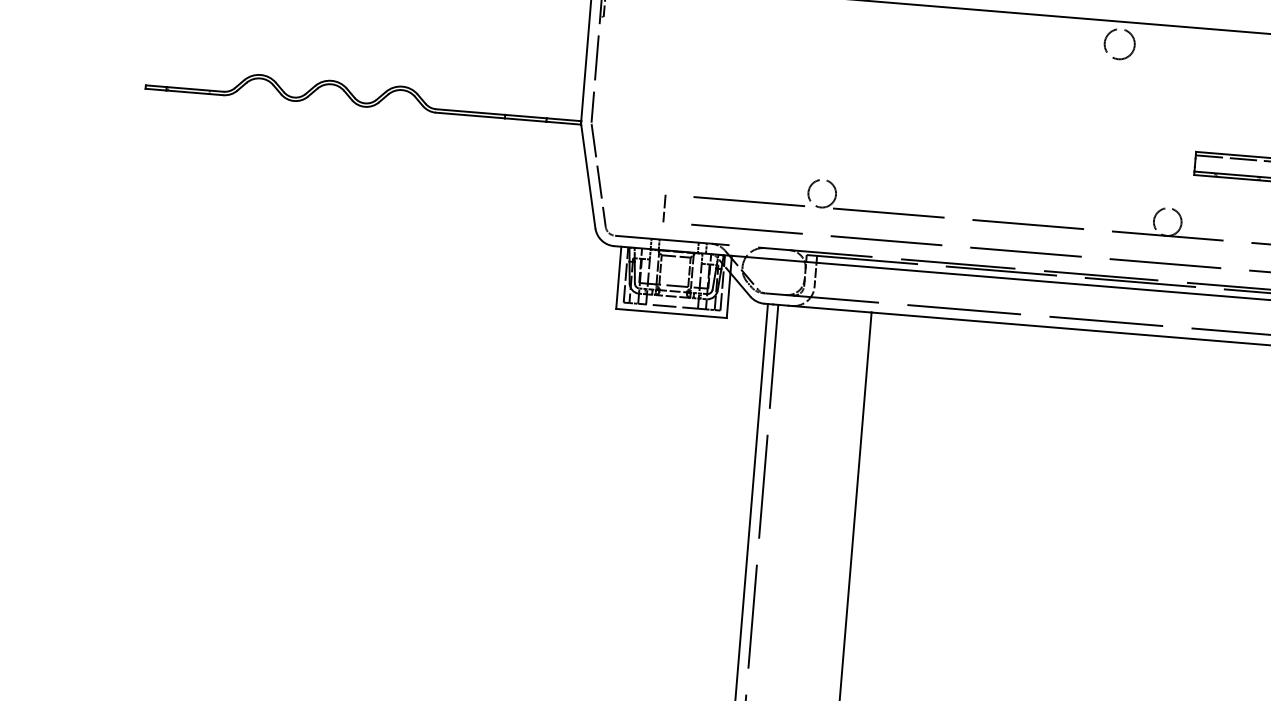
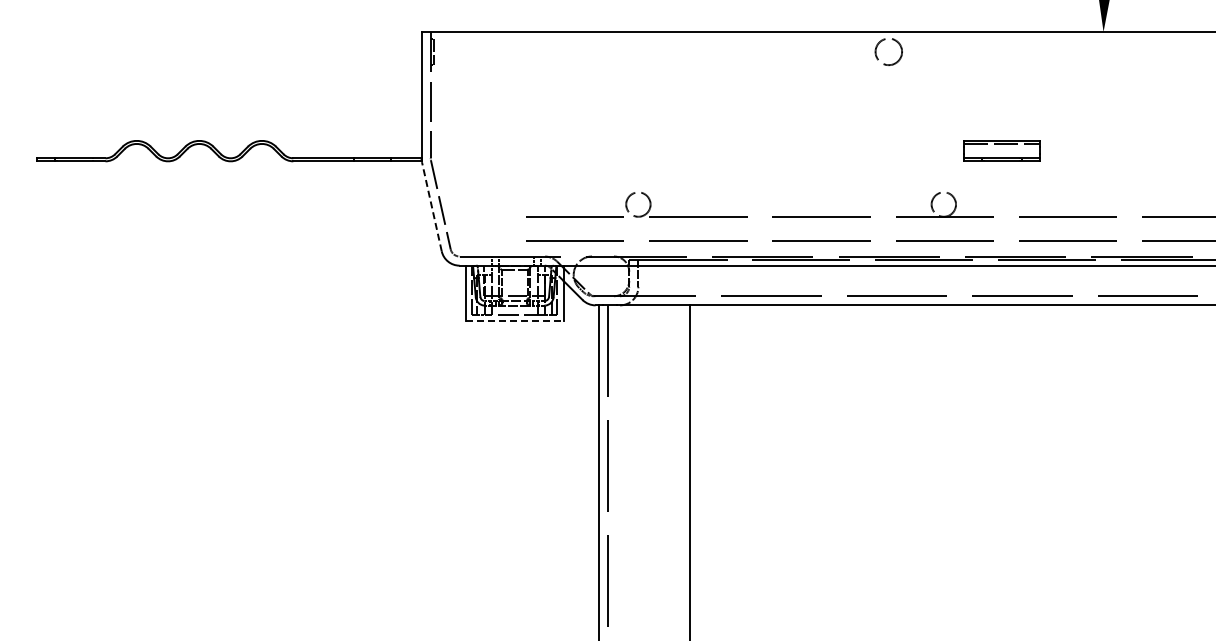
line: (587, 176) -> (431, 206), solid -> dashed
line: (663, 207) -> (500, 228), removed
line: (671, 313) -> (514, 320), solid -> dashed

